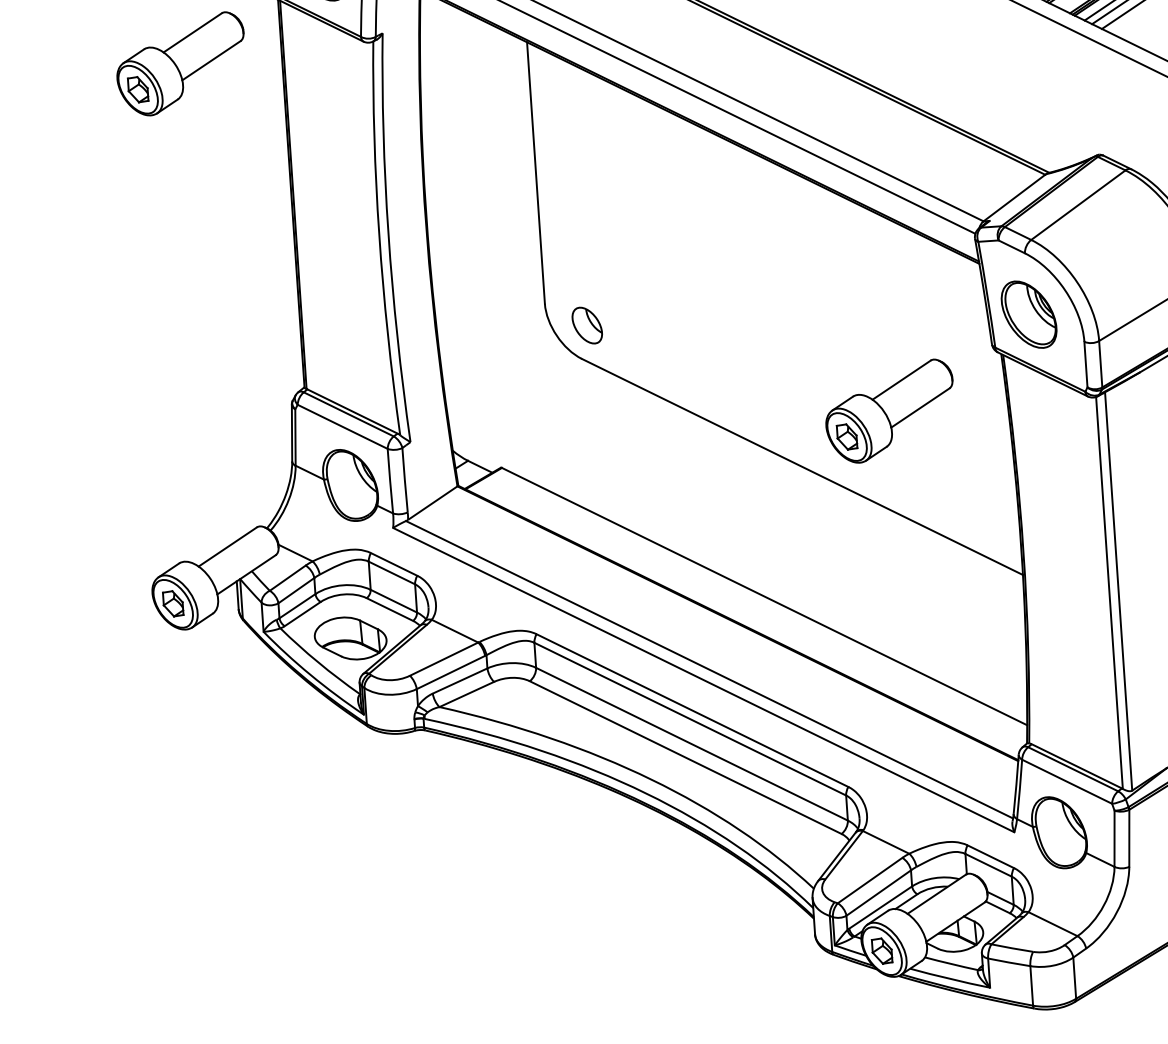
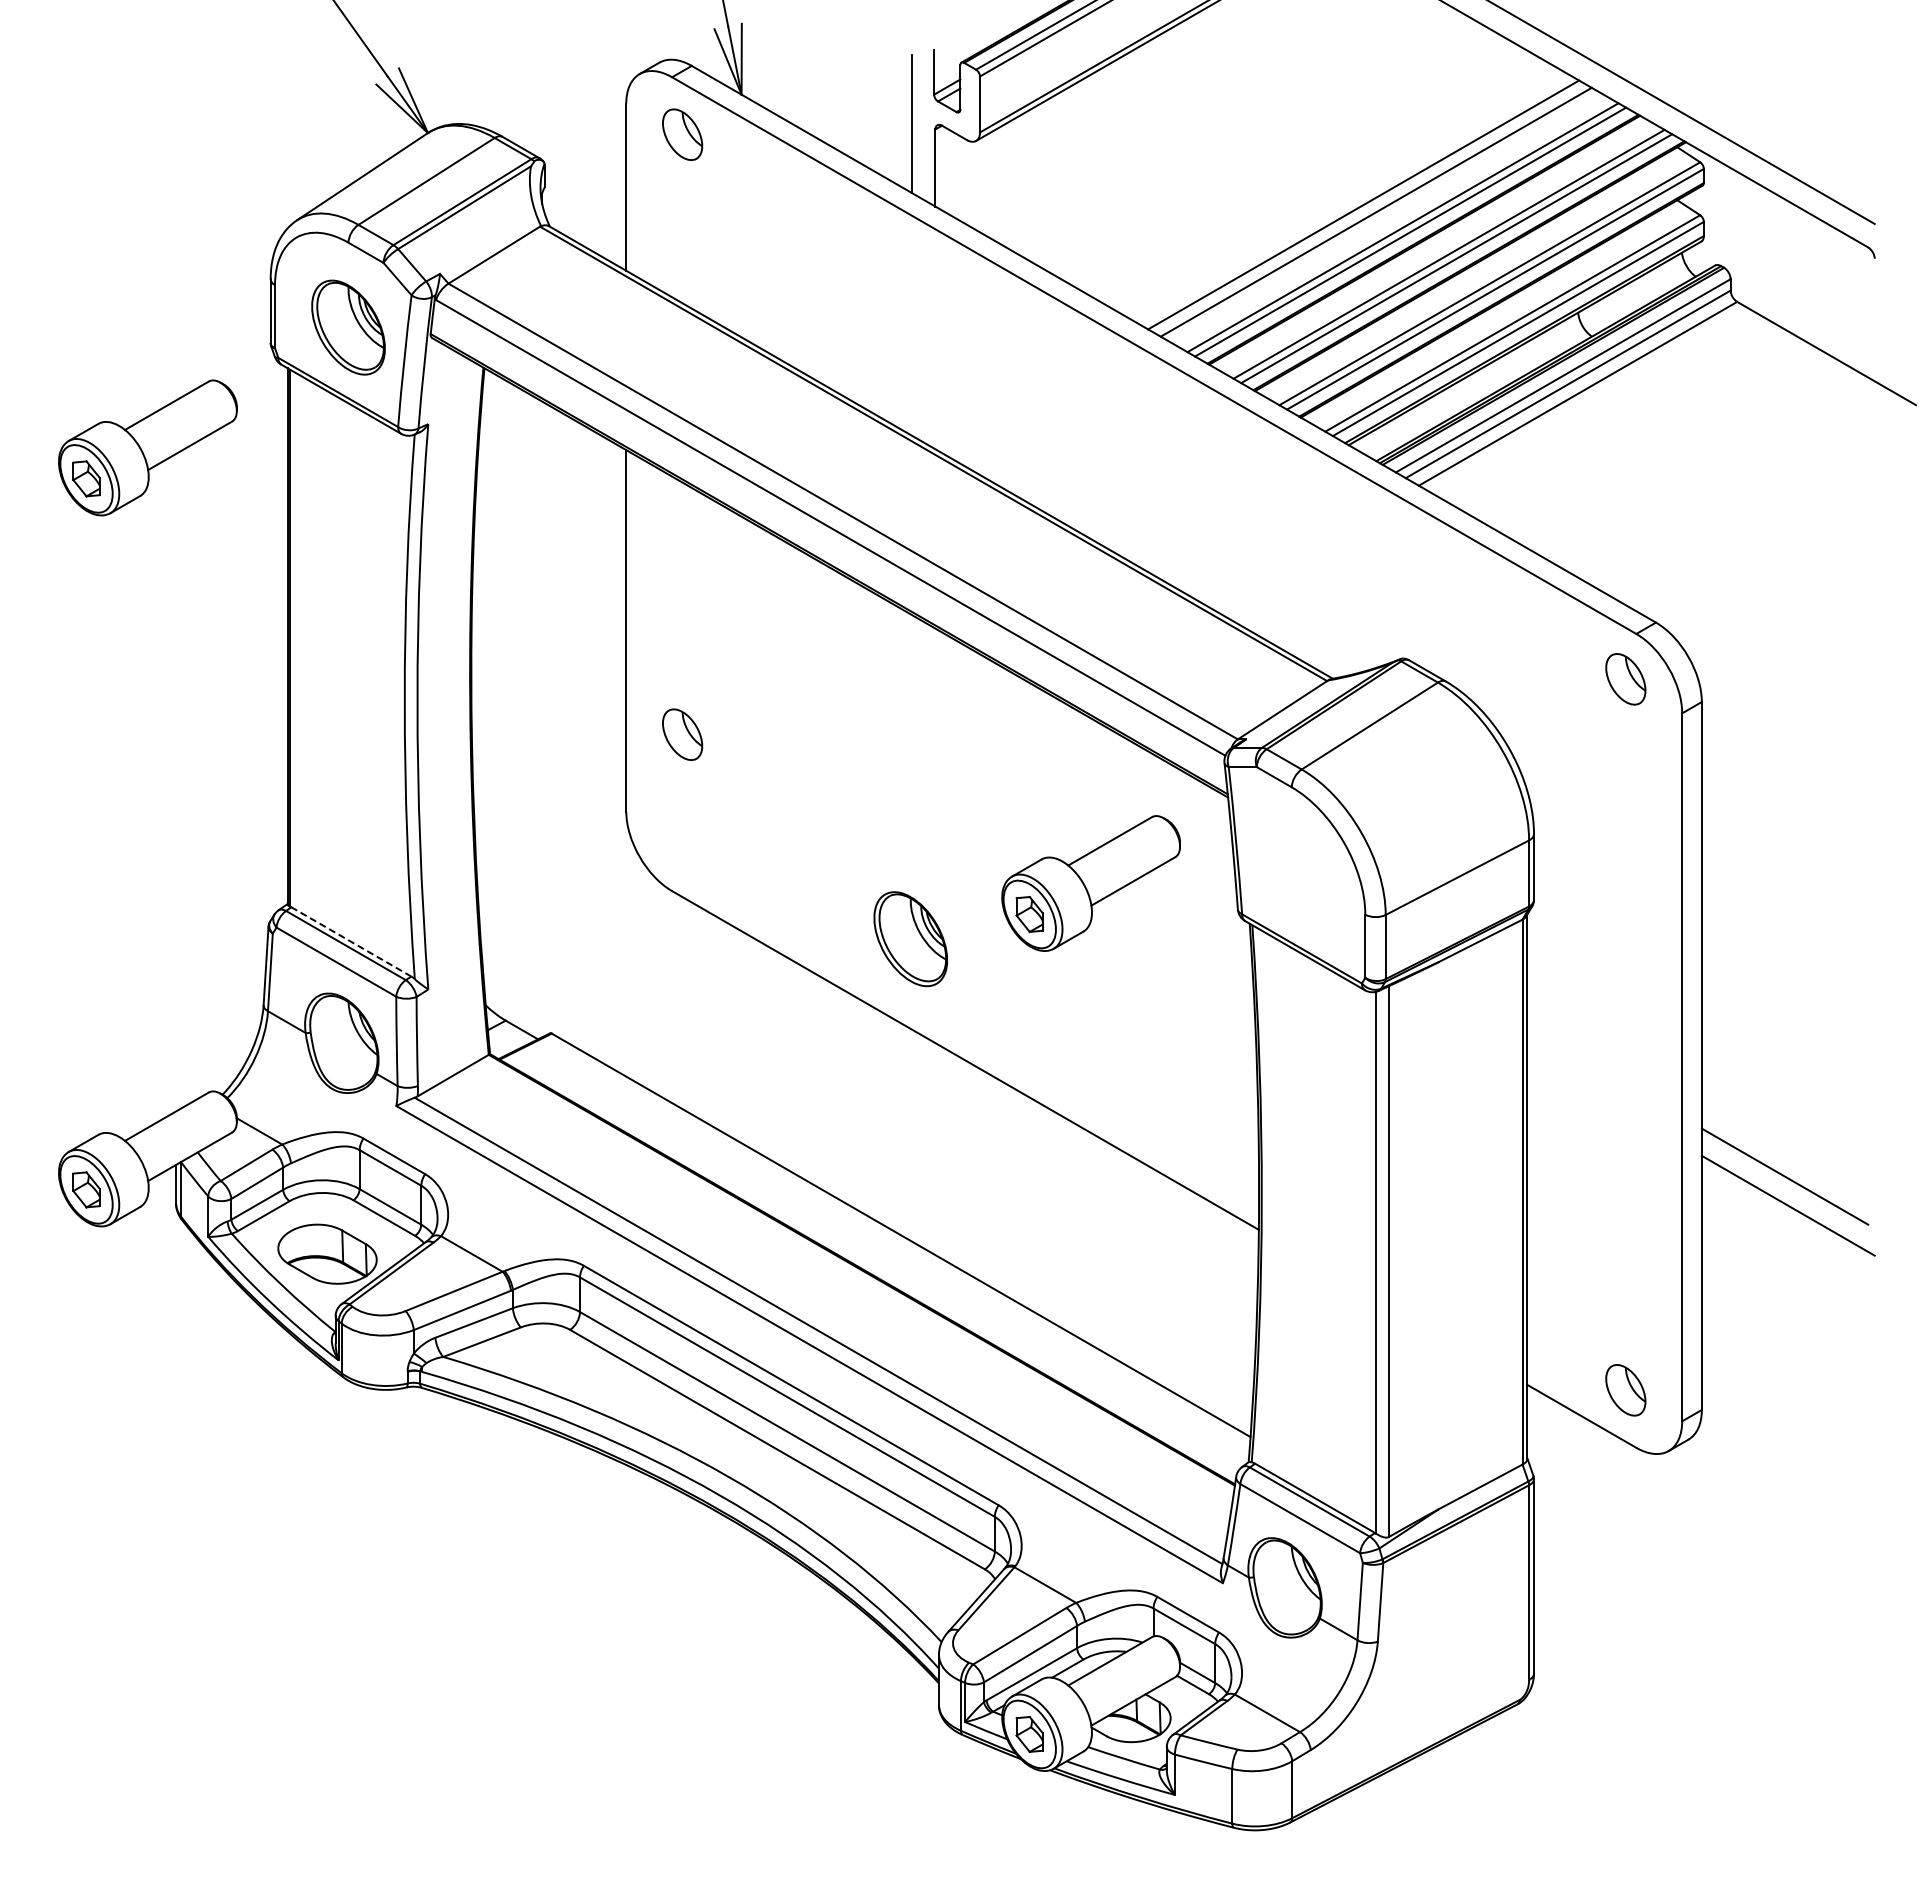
part: (1028, 314) -> (910, 939), moved
part: (587, 325) -> (682, 734), moved
line: (351, 411) -> (350, 941), solid -> dashed
part: (889, 411) -> (1090, 883), moved

